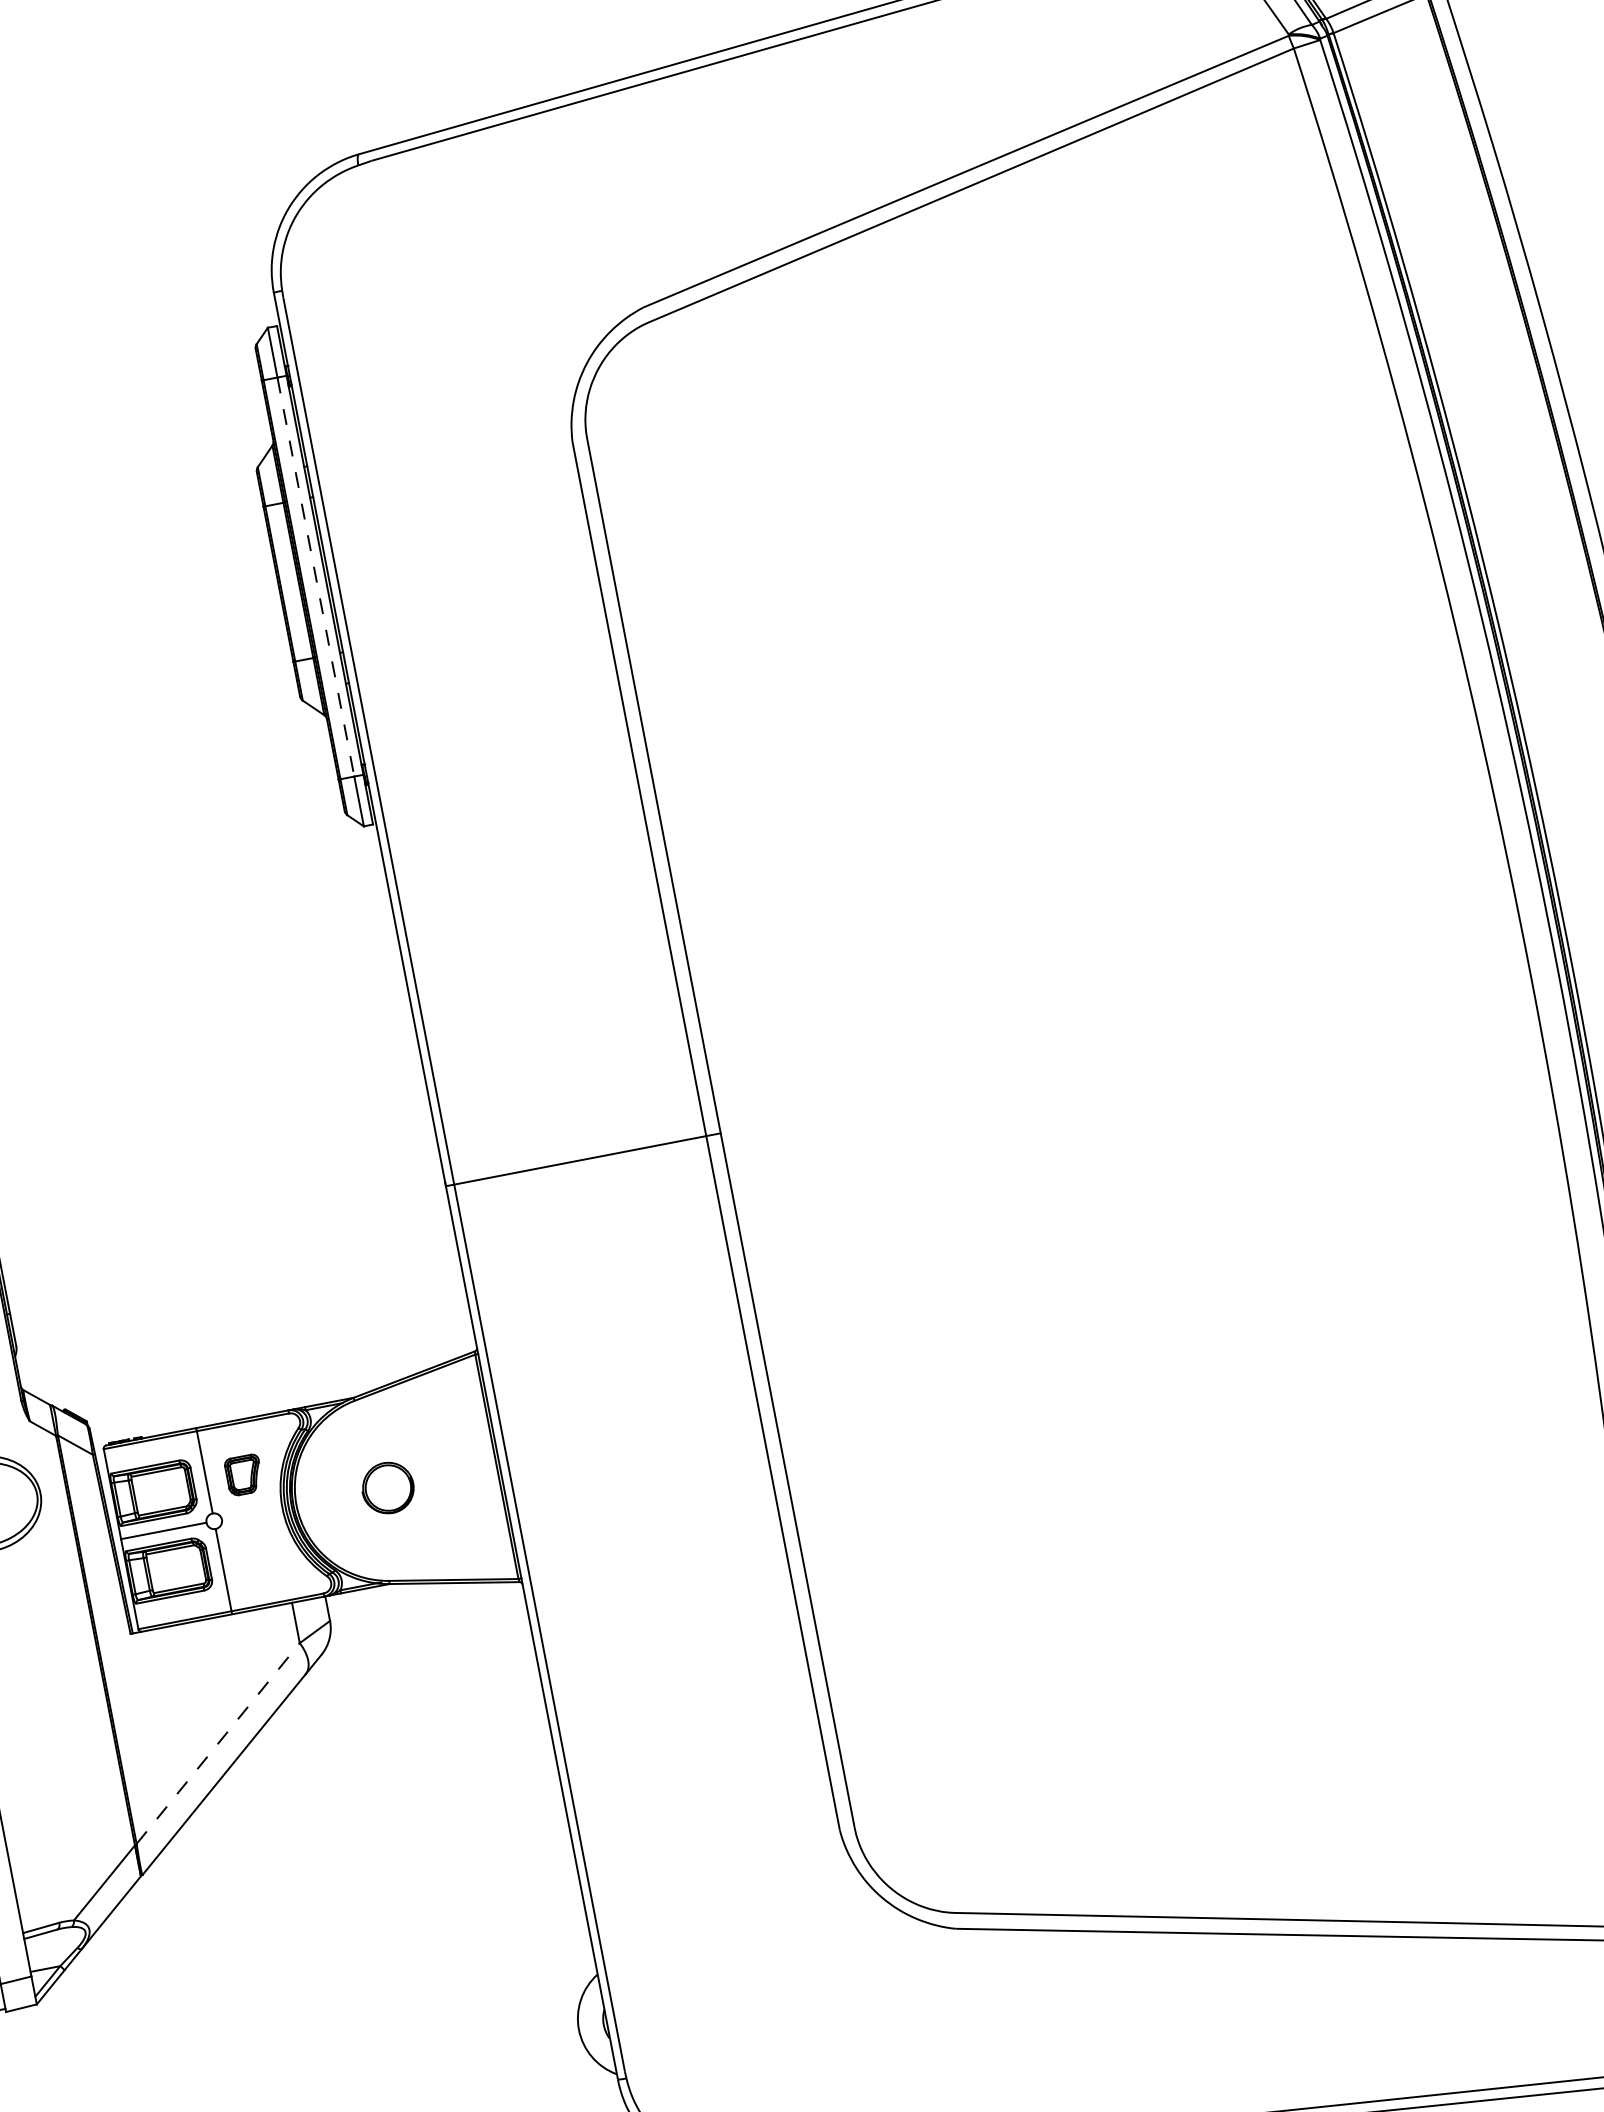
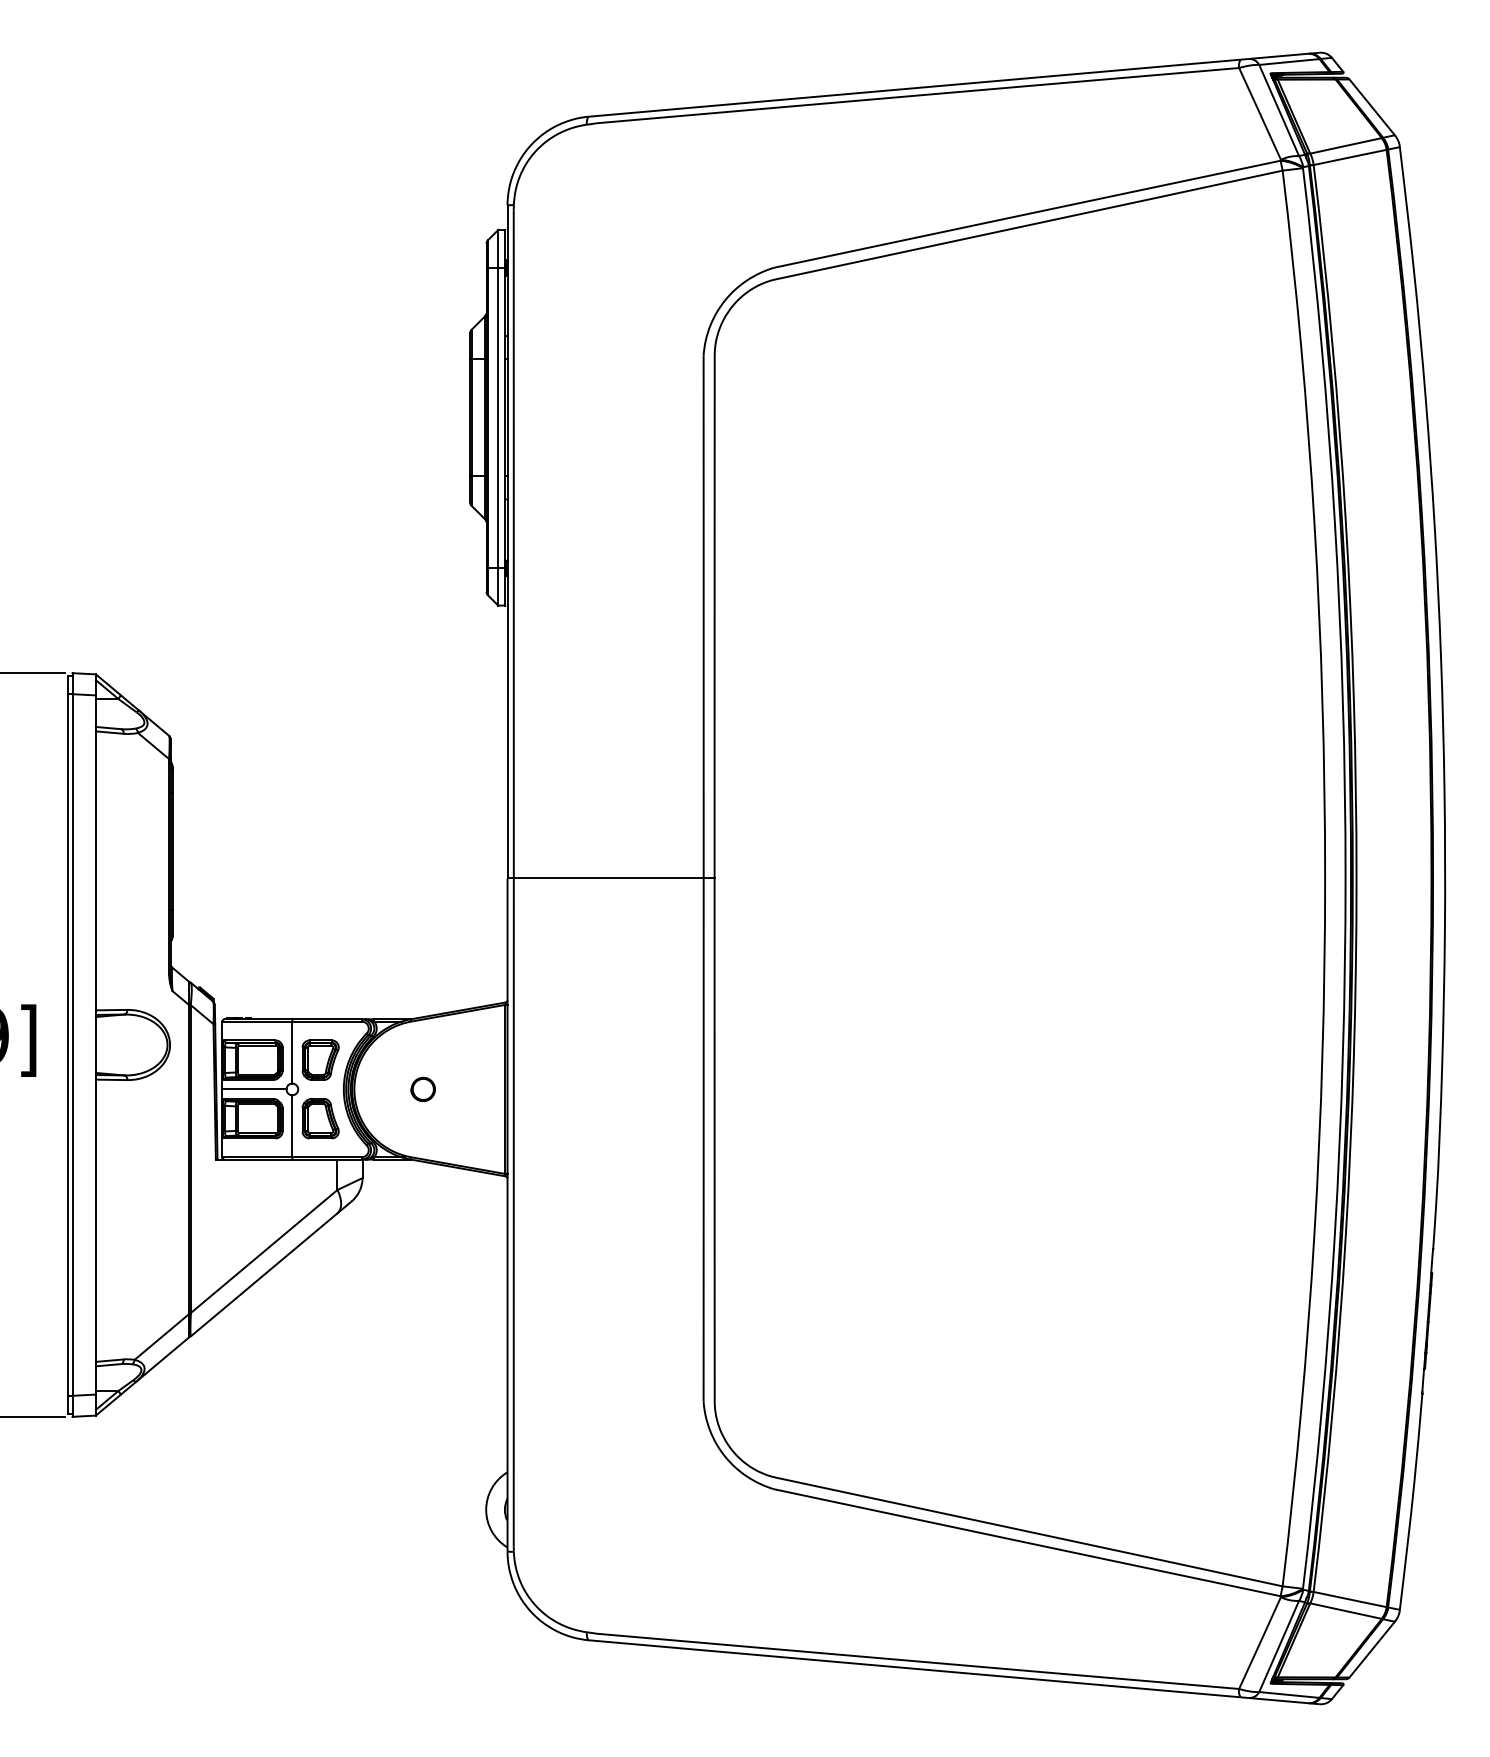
line: (316, 577) -> (498, 418), dashed -> solid
part: (243, 1474) -> (320, 1059), size x1.43
part: (386, 1486) -> (422, 1088), size x0.62
part: (258, 1552) -> (320, 1118), added
line: (218, 1743) -> (264, 1251), dashed -> solid

